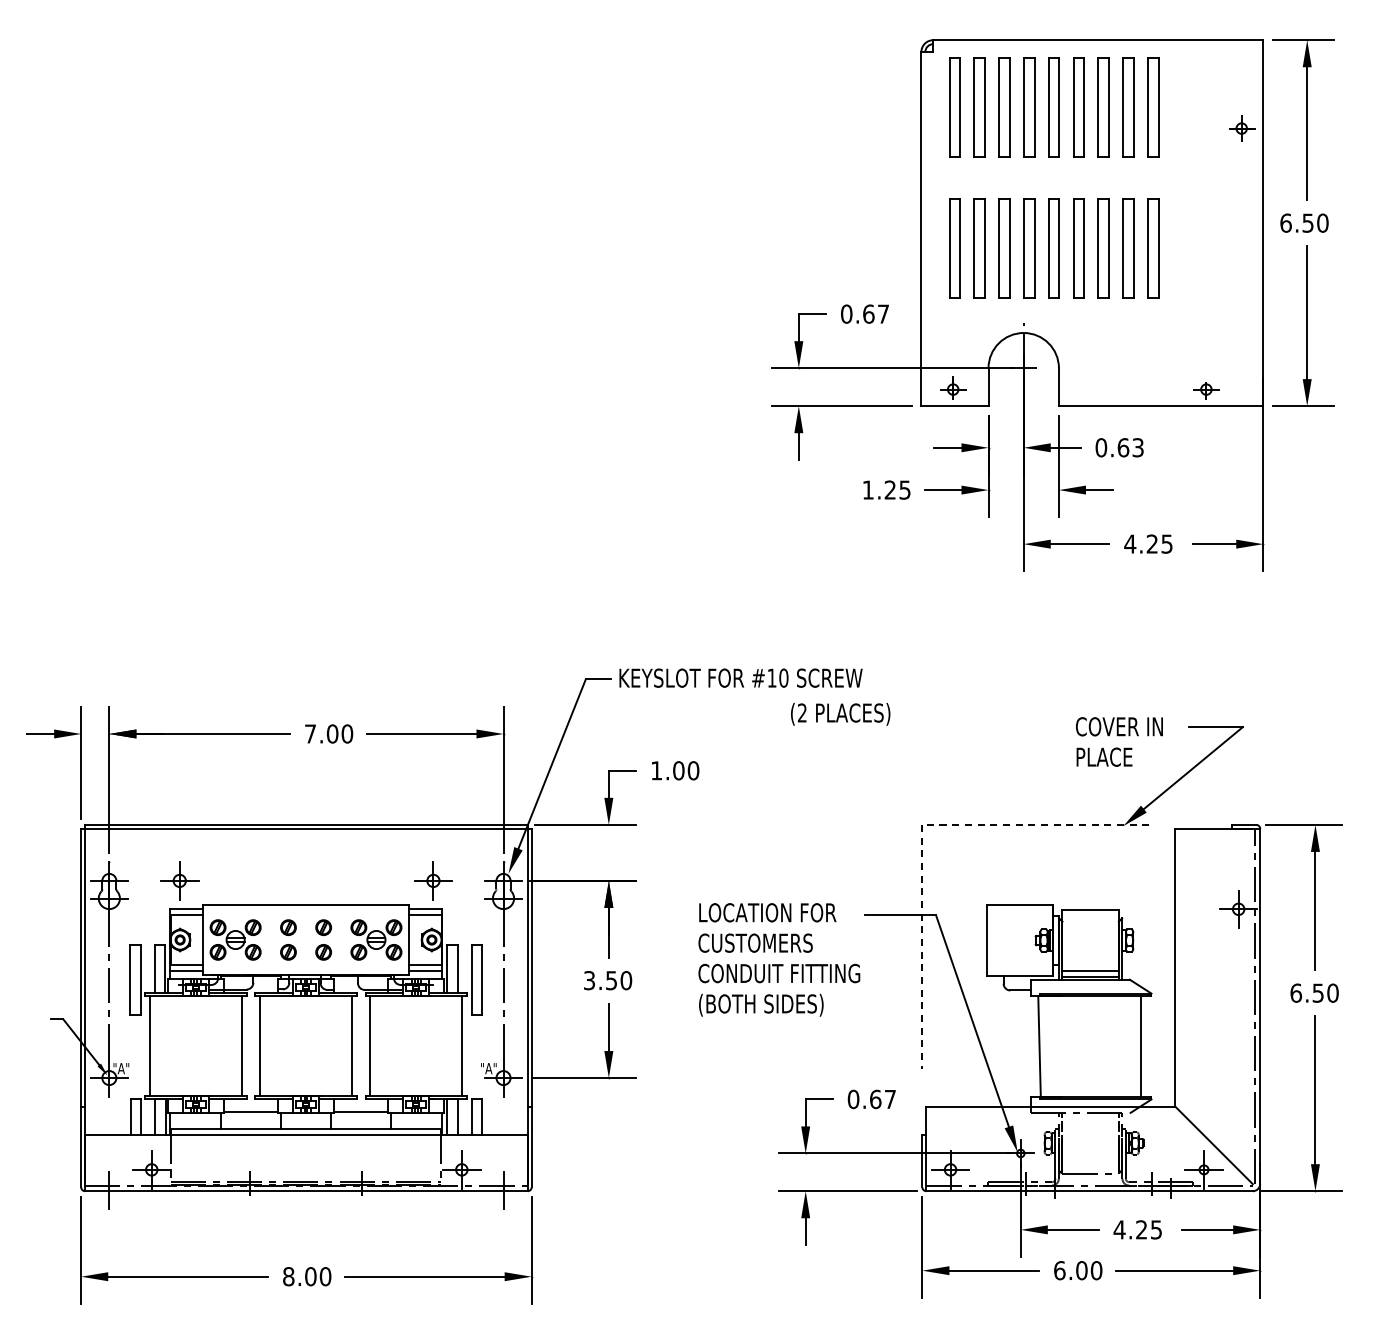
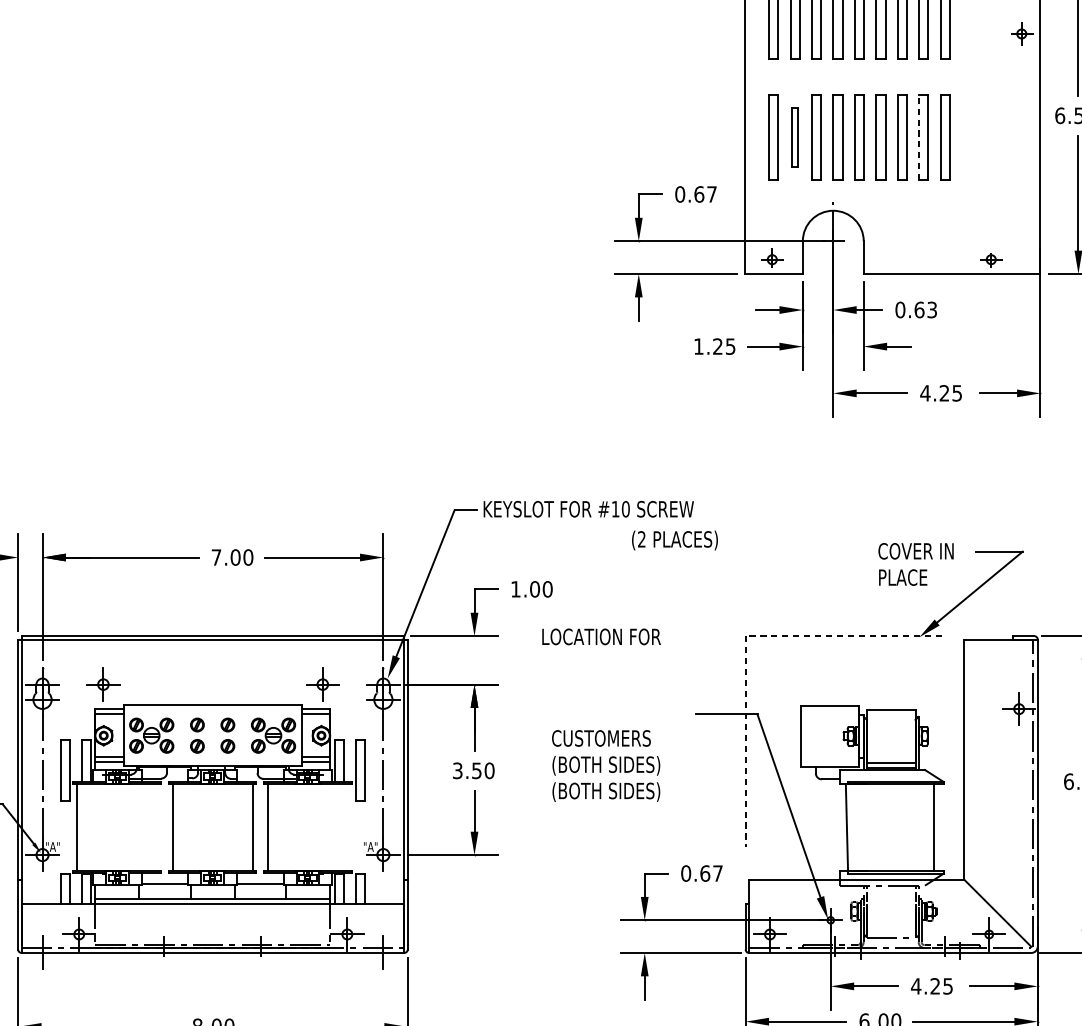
line: (1123, 247) -> (919, 136), solid -> dashed
part: (979, 248) -> (795, 137), size x0.7
text: (767, 912) -> (601, 636), moved
text: (779, 974) -> (622, 765), CONDUIT FITTING -> (BOTH SIDES)
line: (242, 1045) -> (157, 826), removed
line: (462, 1045) -> (347, 826), removed

